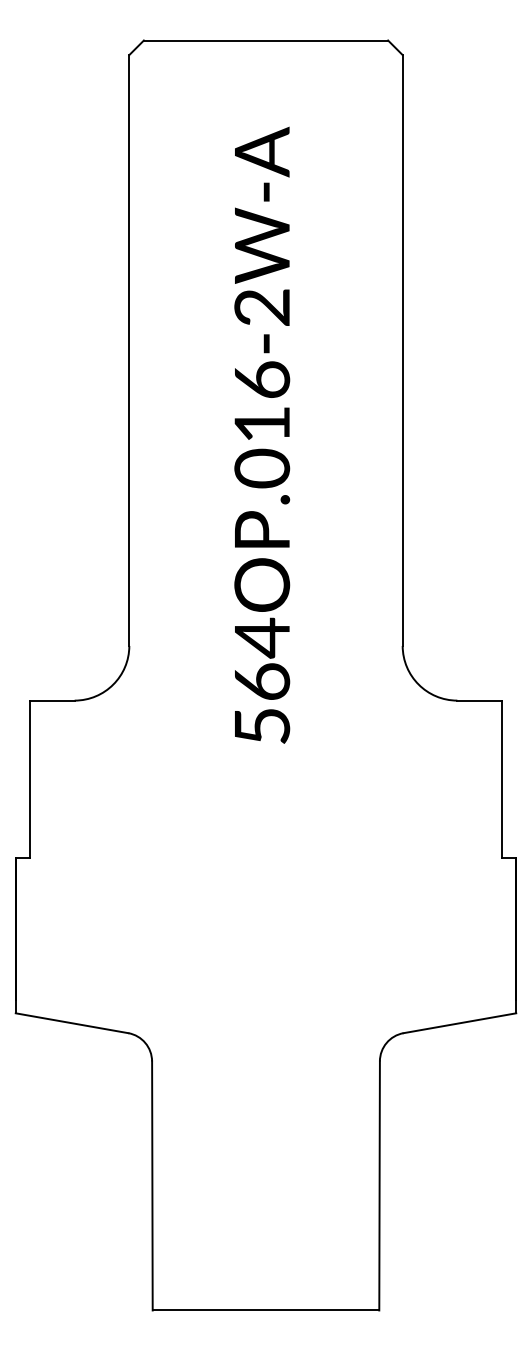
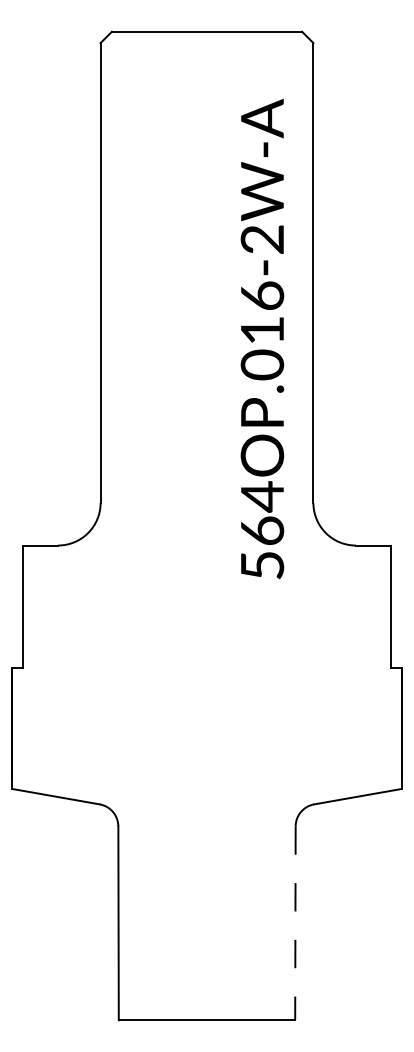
text: (262, 434) -> (262, 338), moved
line: (379, 1185) -> (295, 922), solid -> dashed

